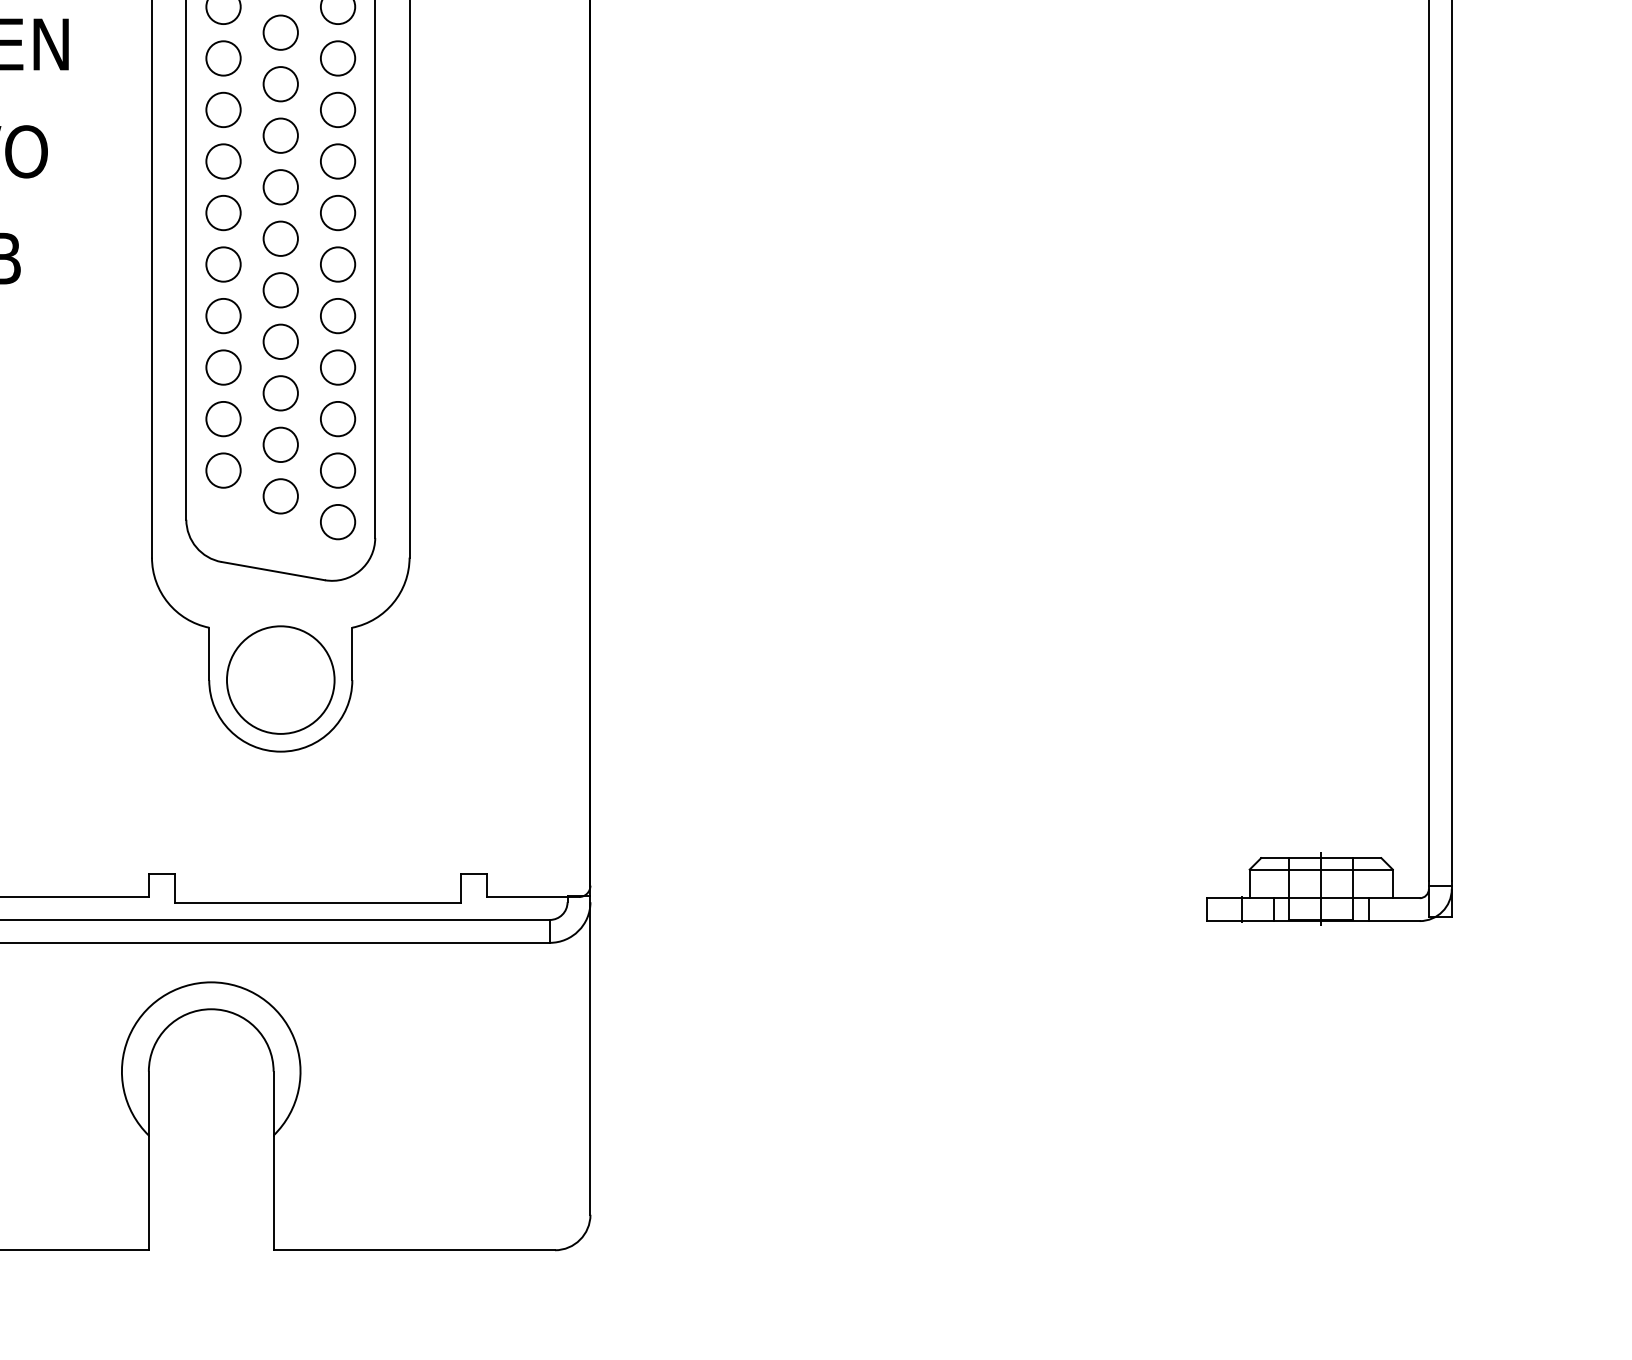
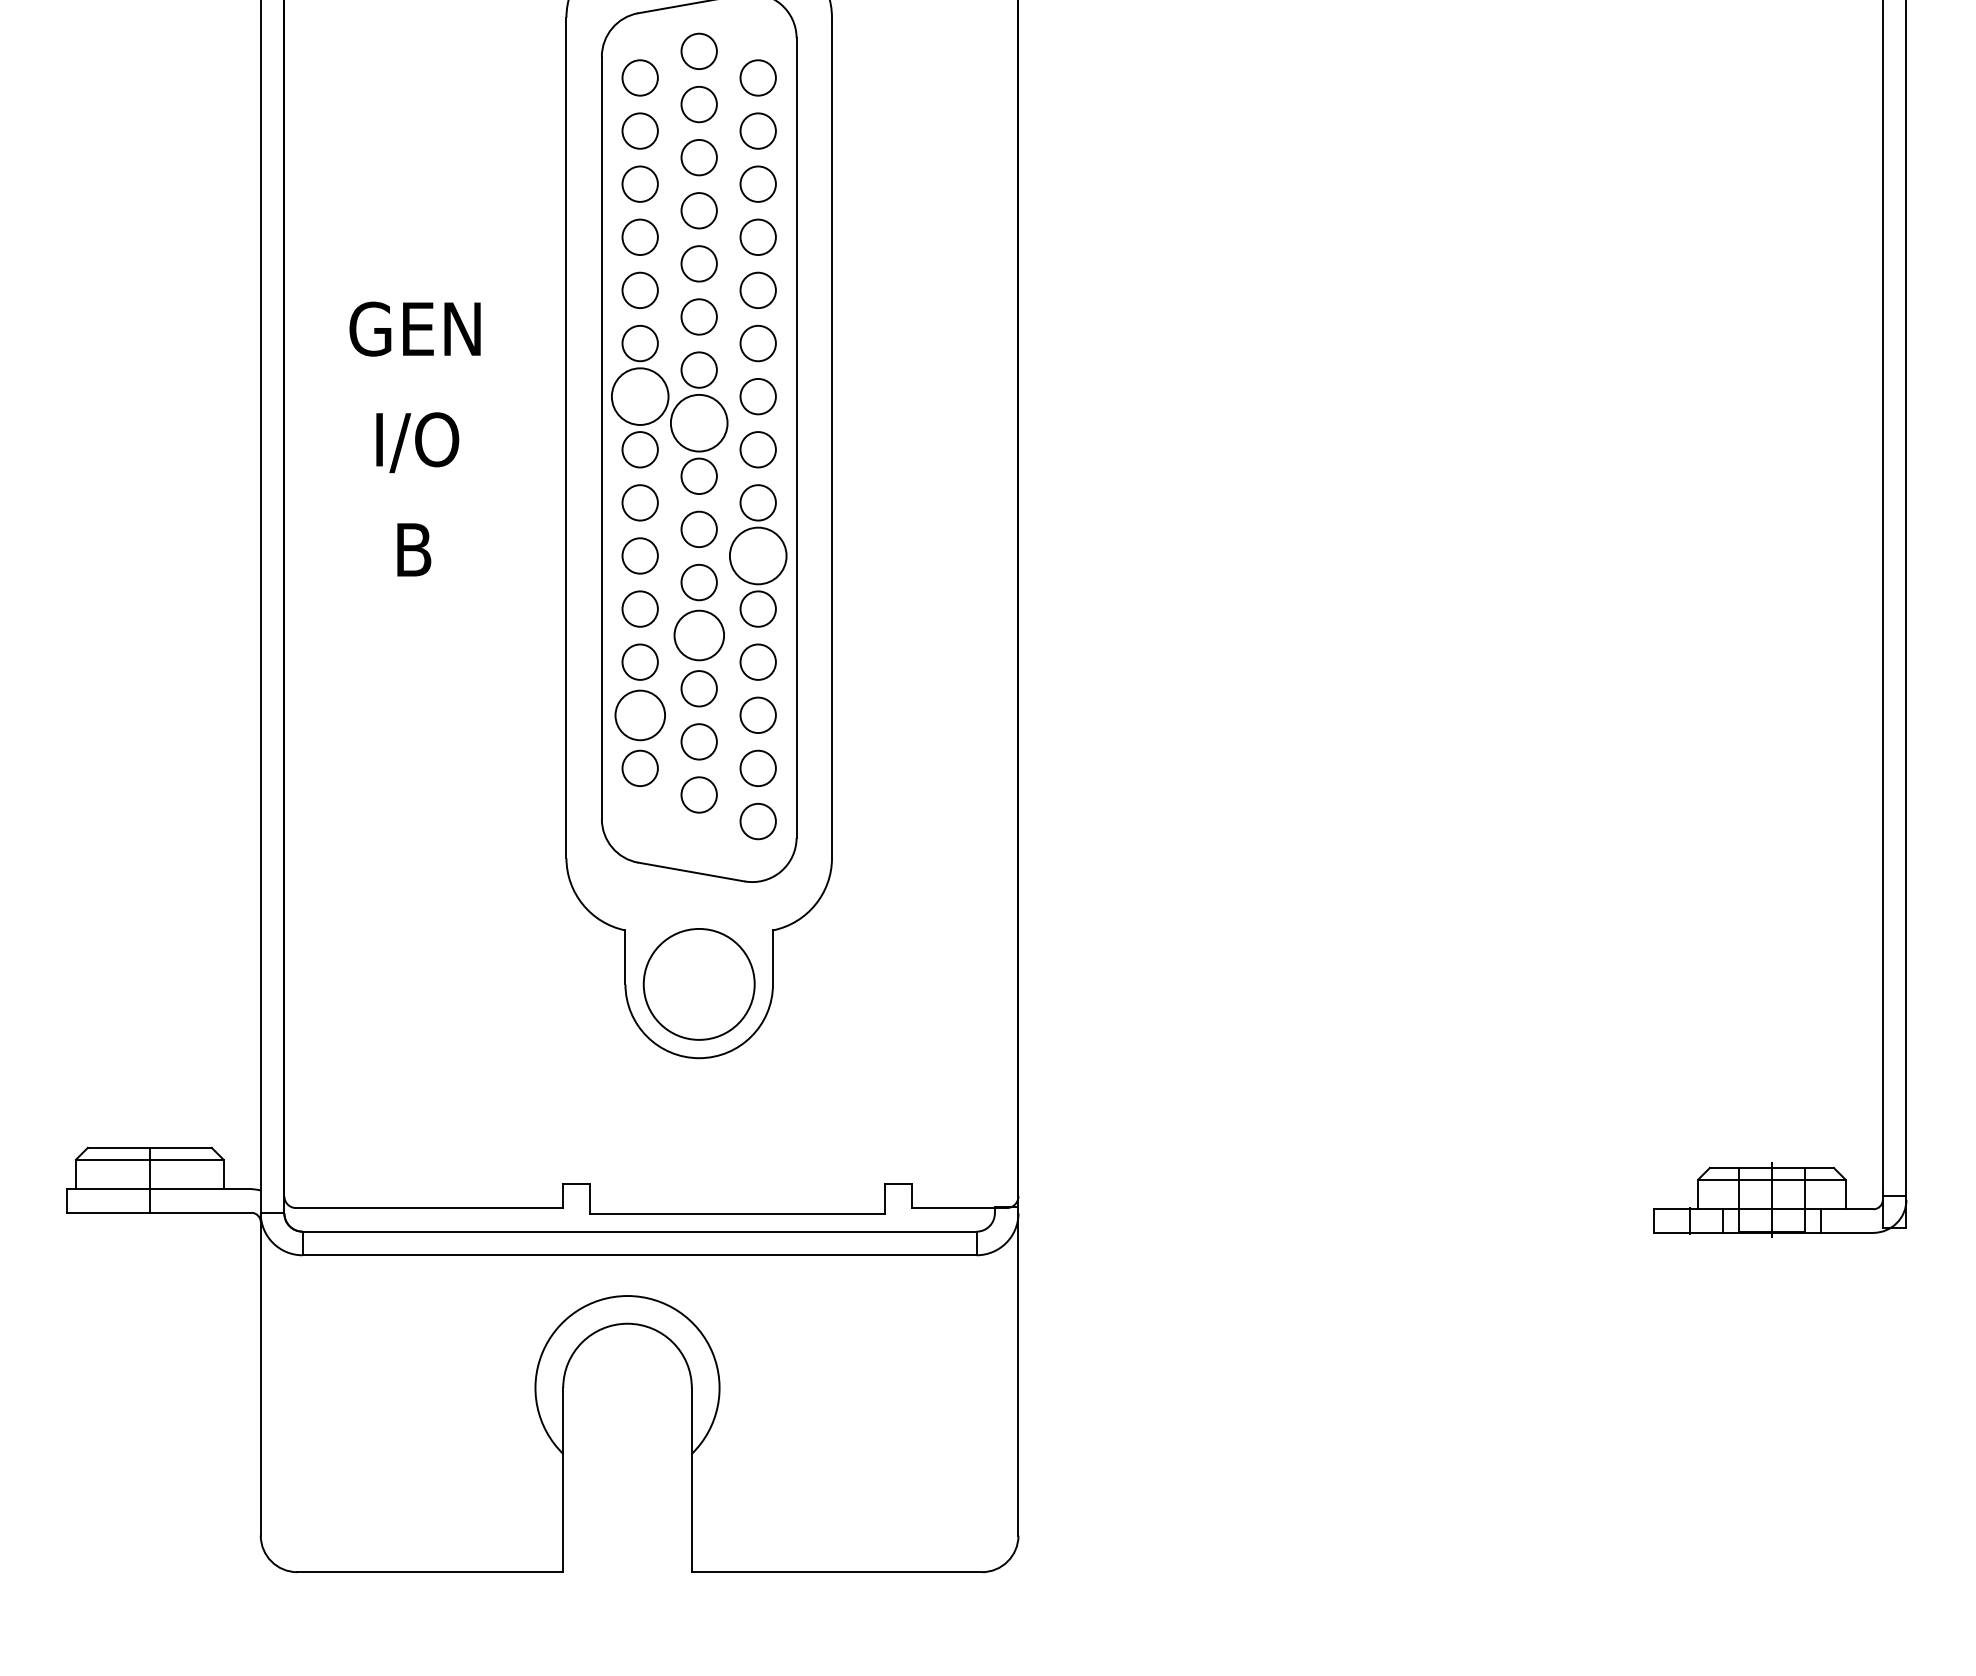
circle: (222, 109) -> (639, 396), size x1.6
circle: (280, 135) -> (698, 422), size x1.6
circle: (337, 264) -> (757, 555), size x1.6
circle: (280, 341) -> (698, 635), size x1.4
circle: (222, 418) -> (639, 714), size x1.4

